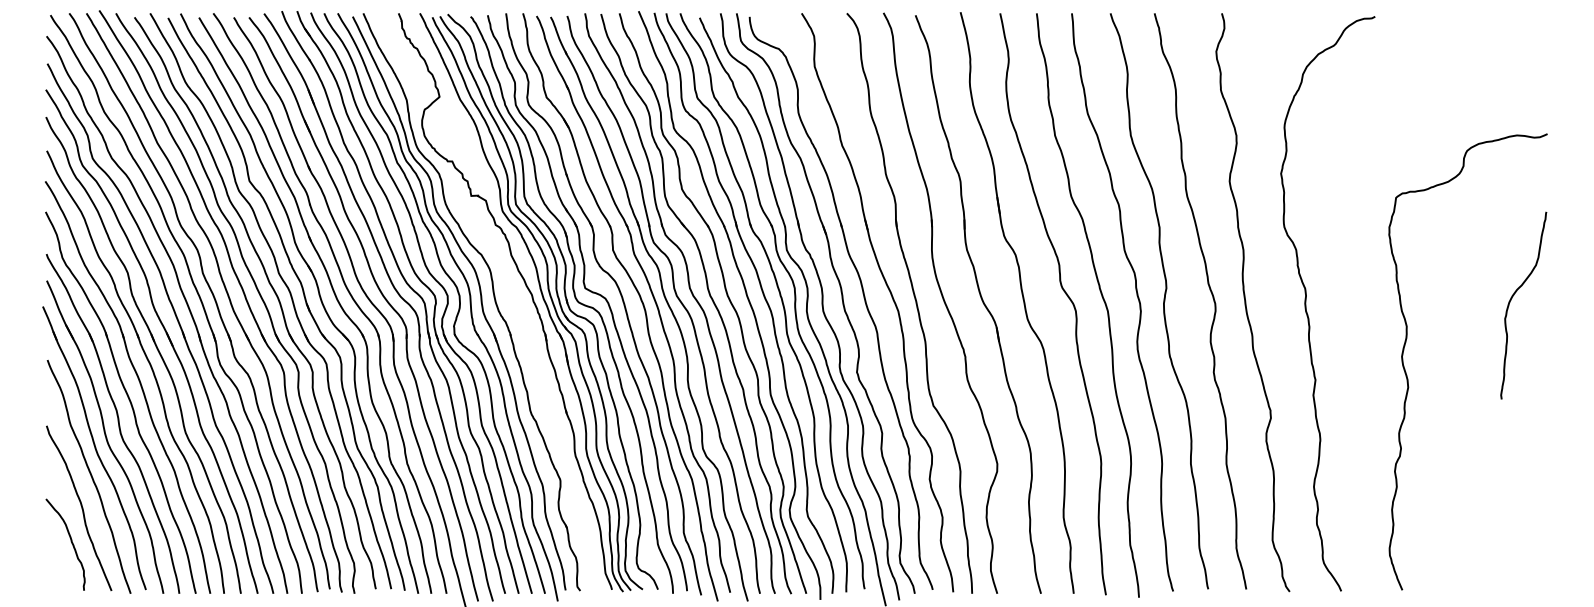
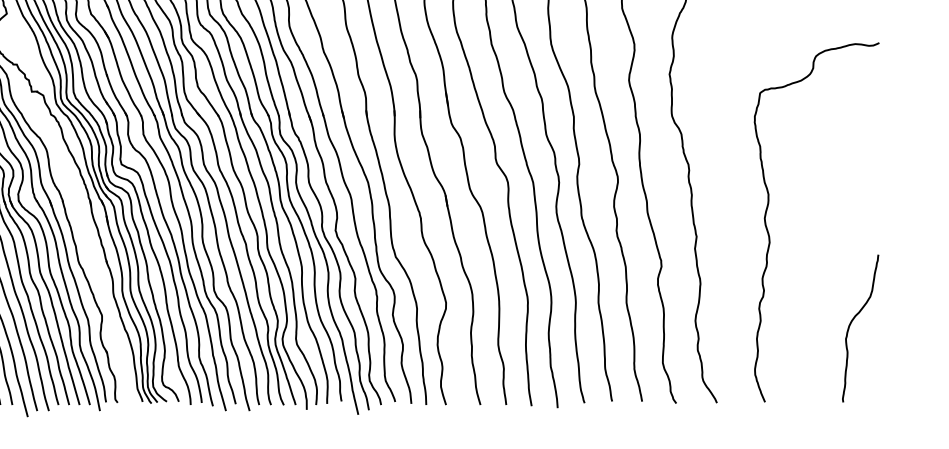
curve: (1511, 300) -> (851, 324), moved

